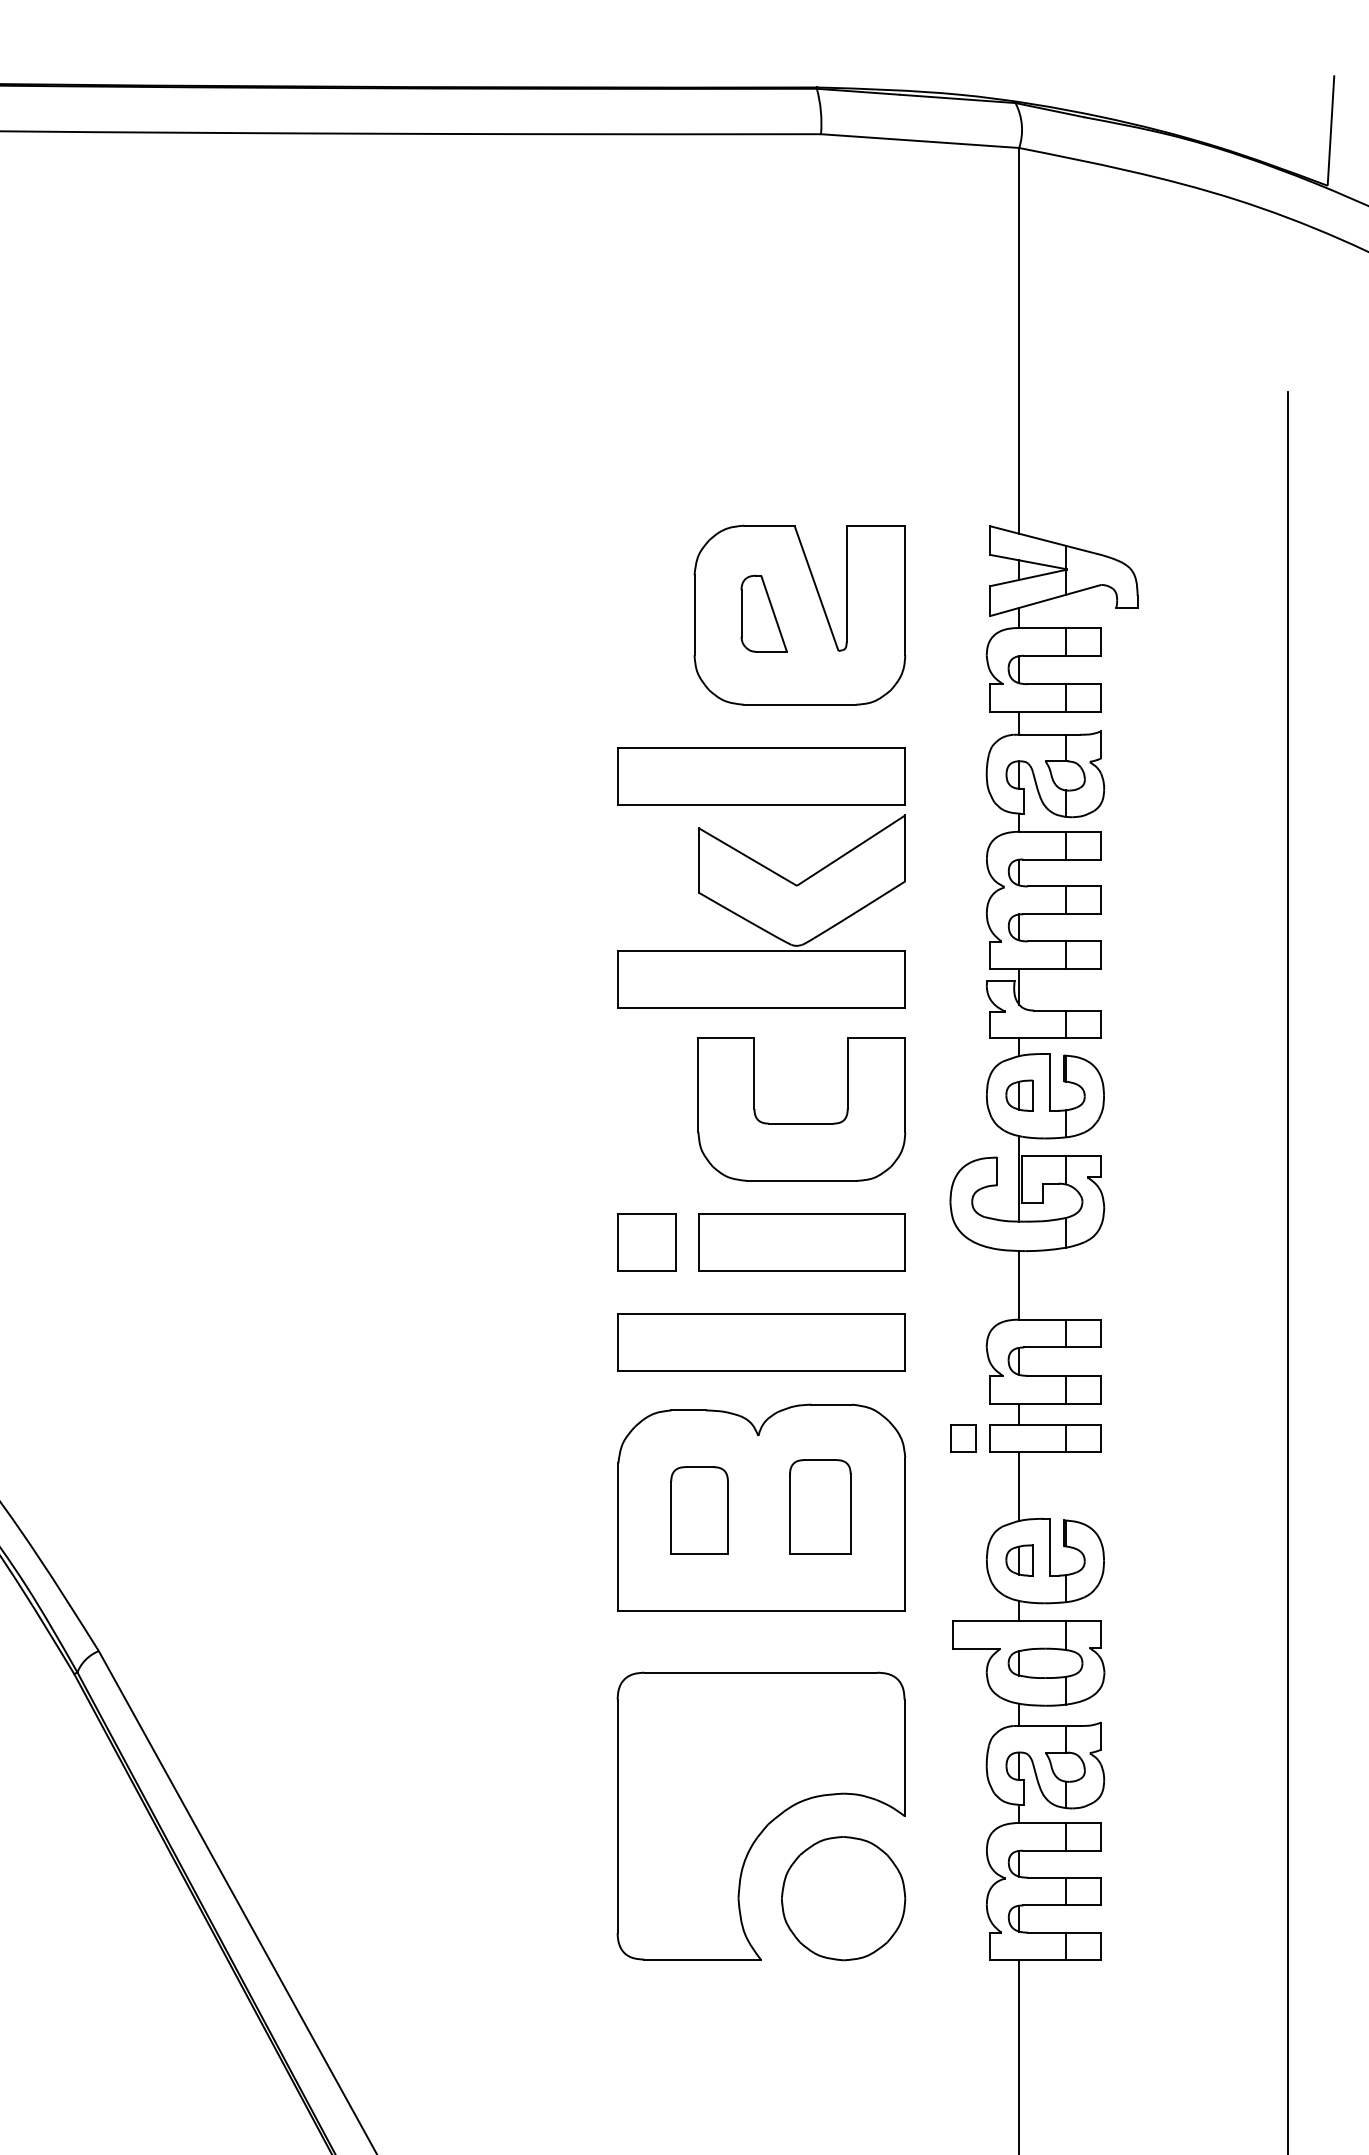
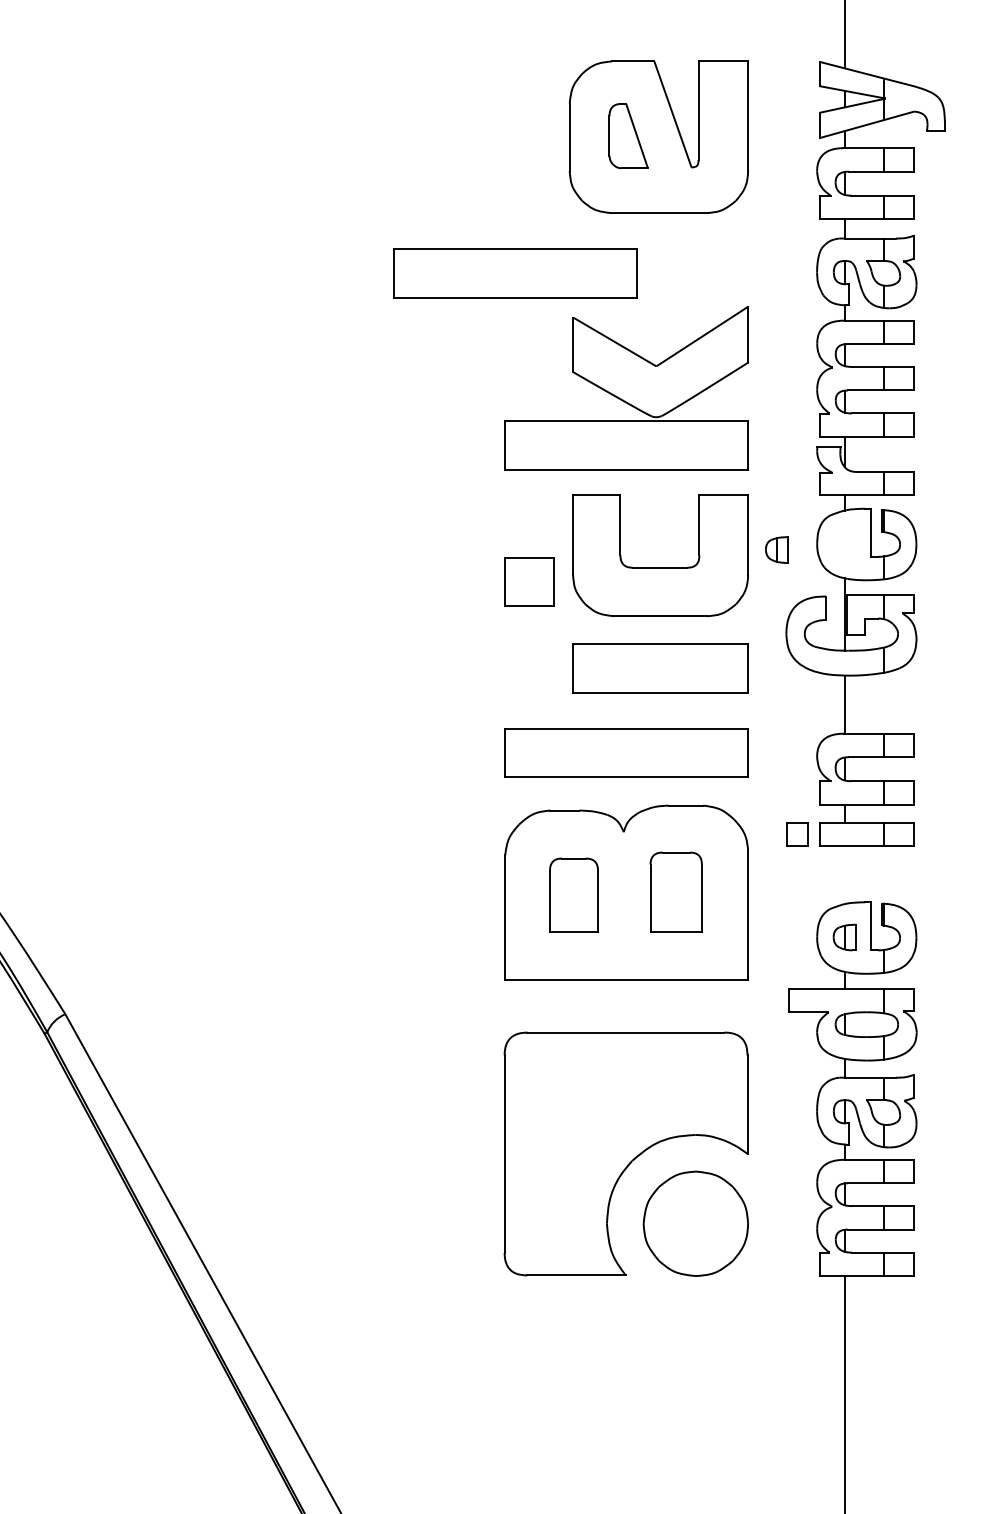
part: (761, 776) -> (515, 273), moved
part: (1019, 1095) -> (777, 549), moved
part: (646, 1242) -> (529, 582), moved
line: (1019, 1486) -> (844, 874), removed

